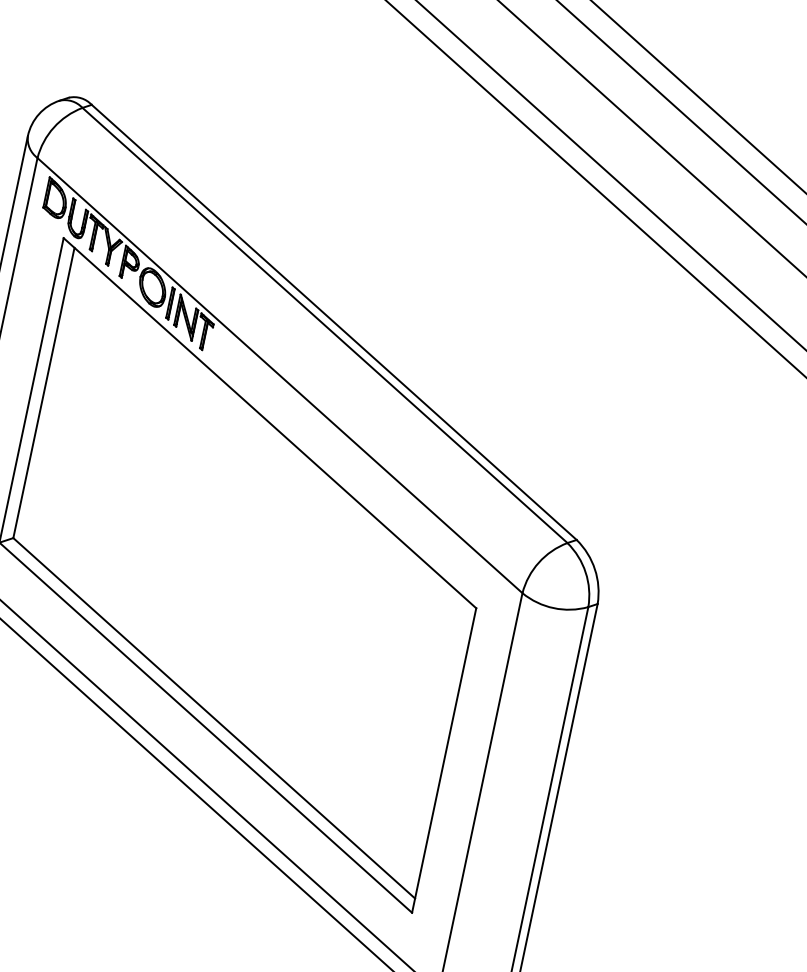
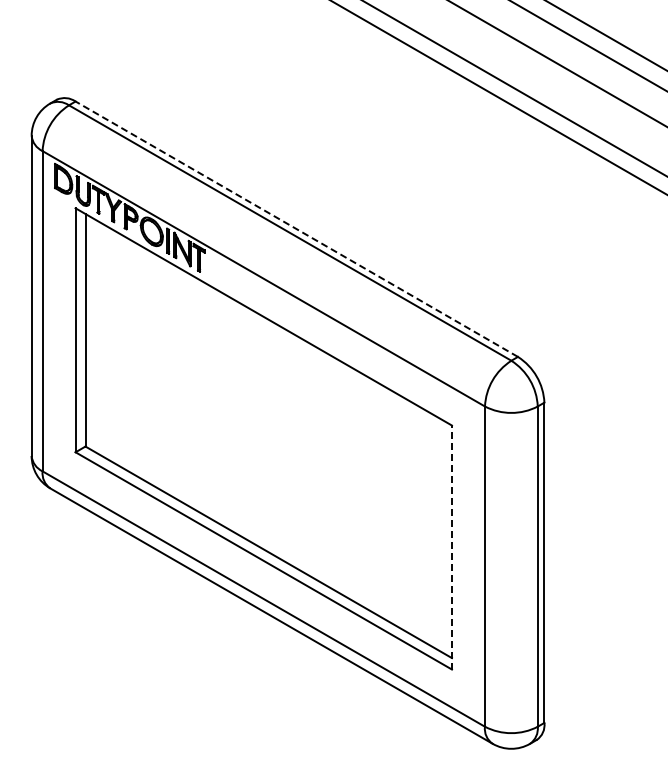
line: (334, 321) -> (296, 228), solid -> dashed
line: (443, 760) -> (451, 547), solid -> dashed

